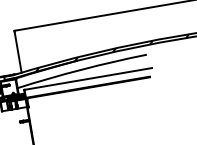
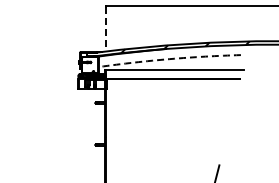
line: (18, 52) -> (106, 29), solid -> dashed
arc: (81, 70) -> (169, 59), solid -> dashed

